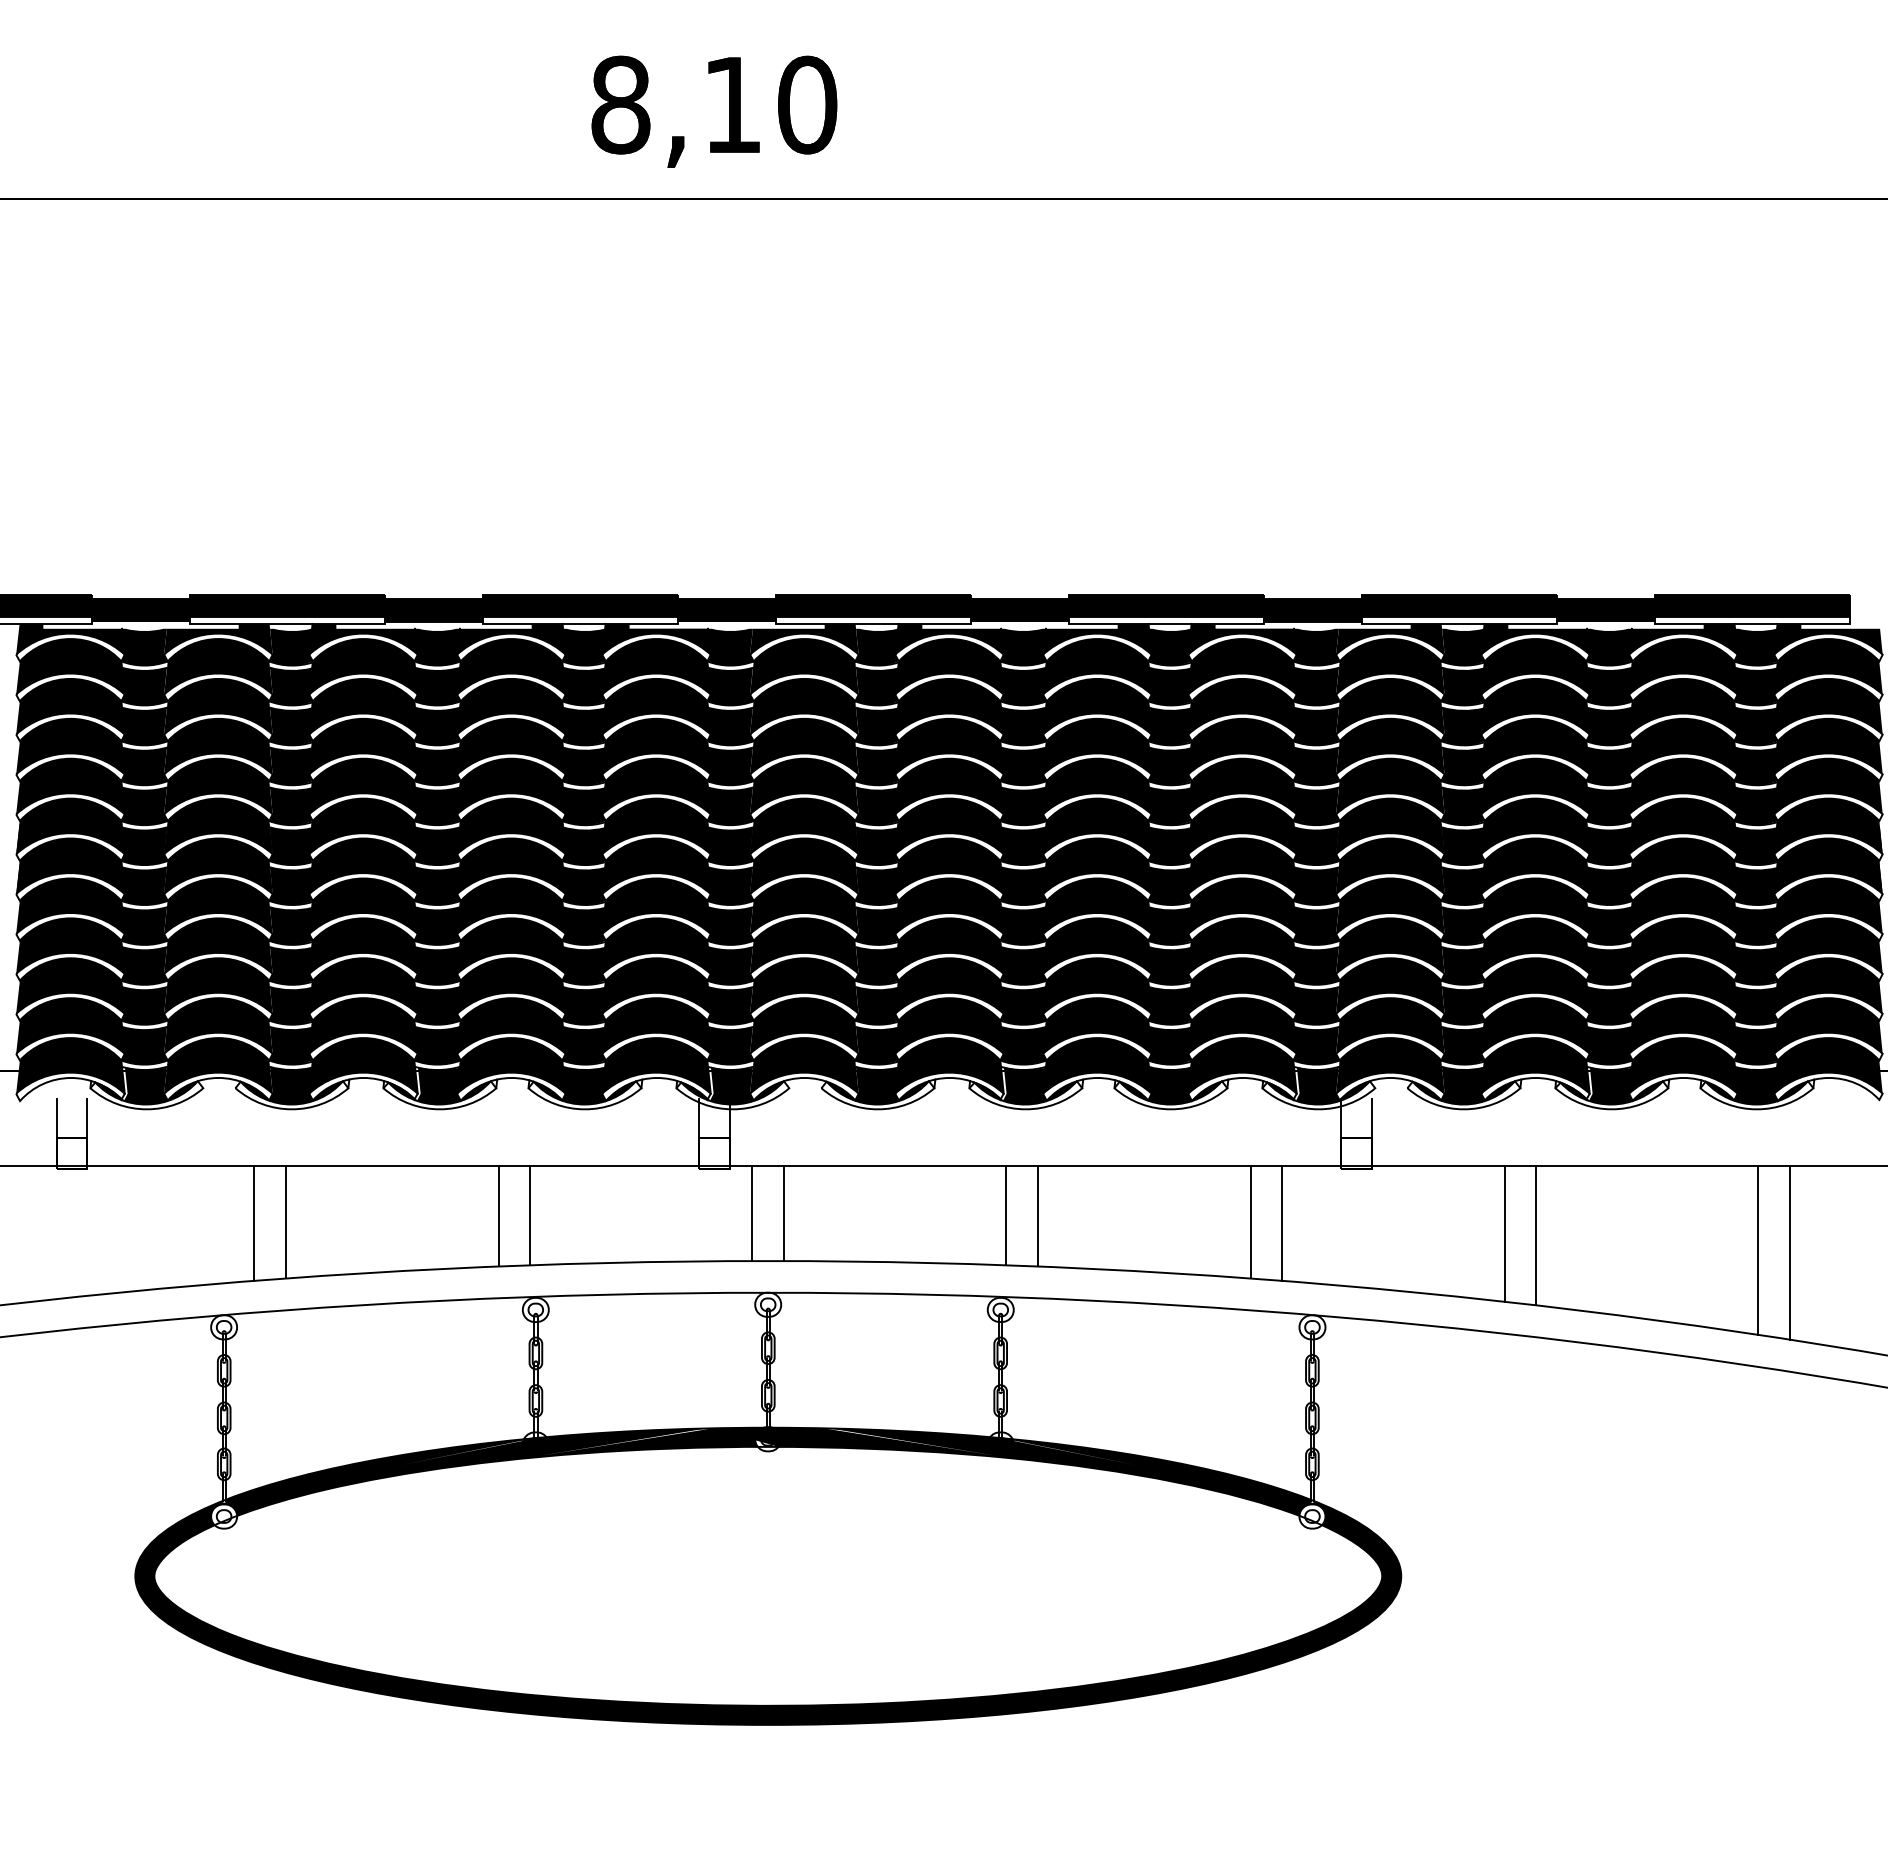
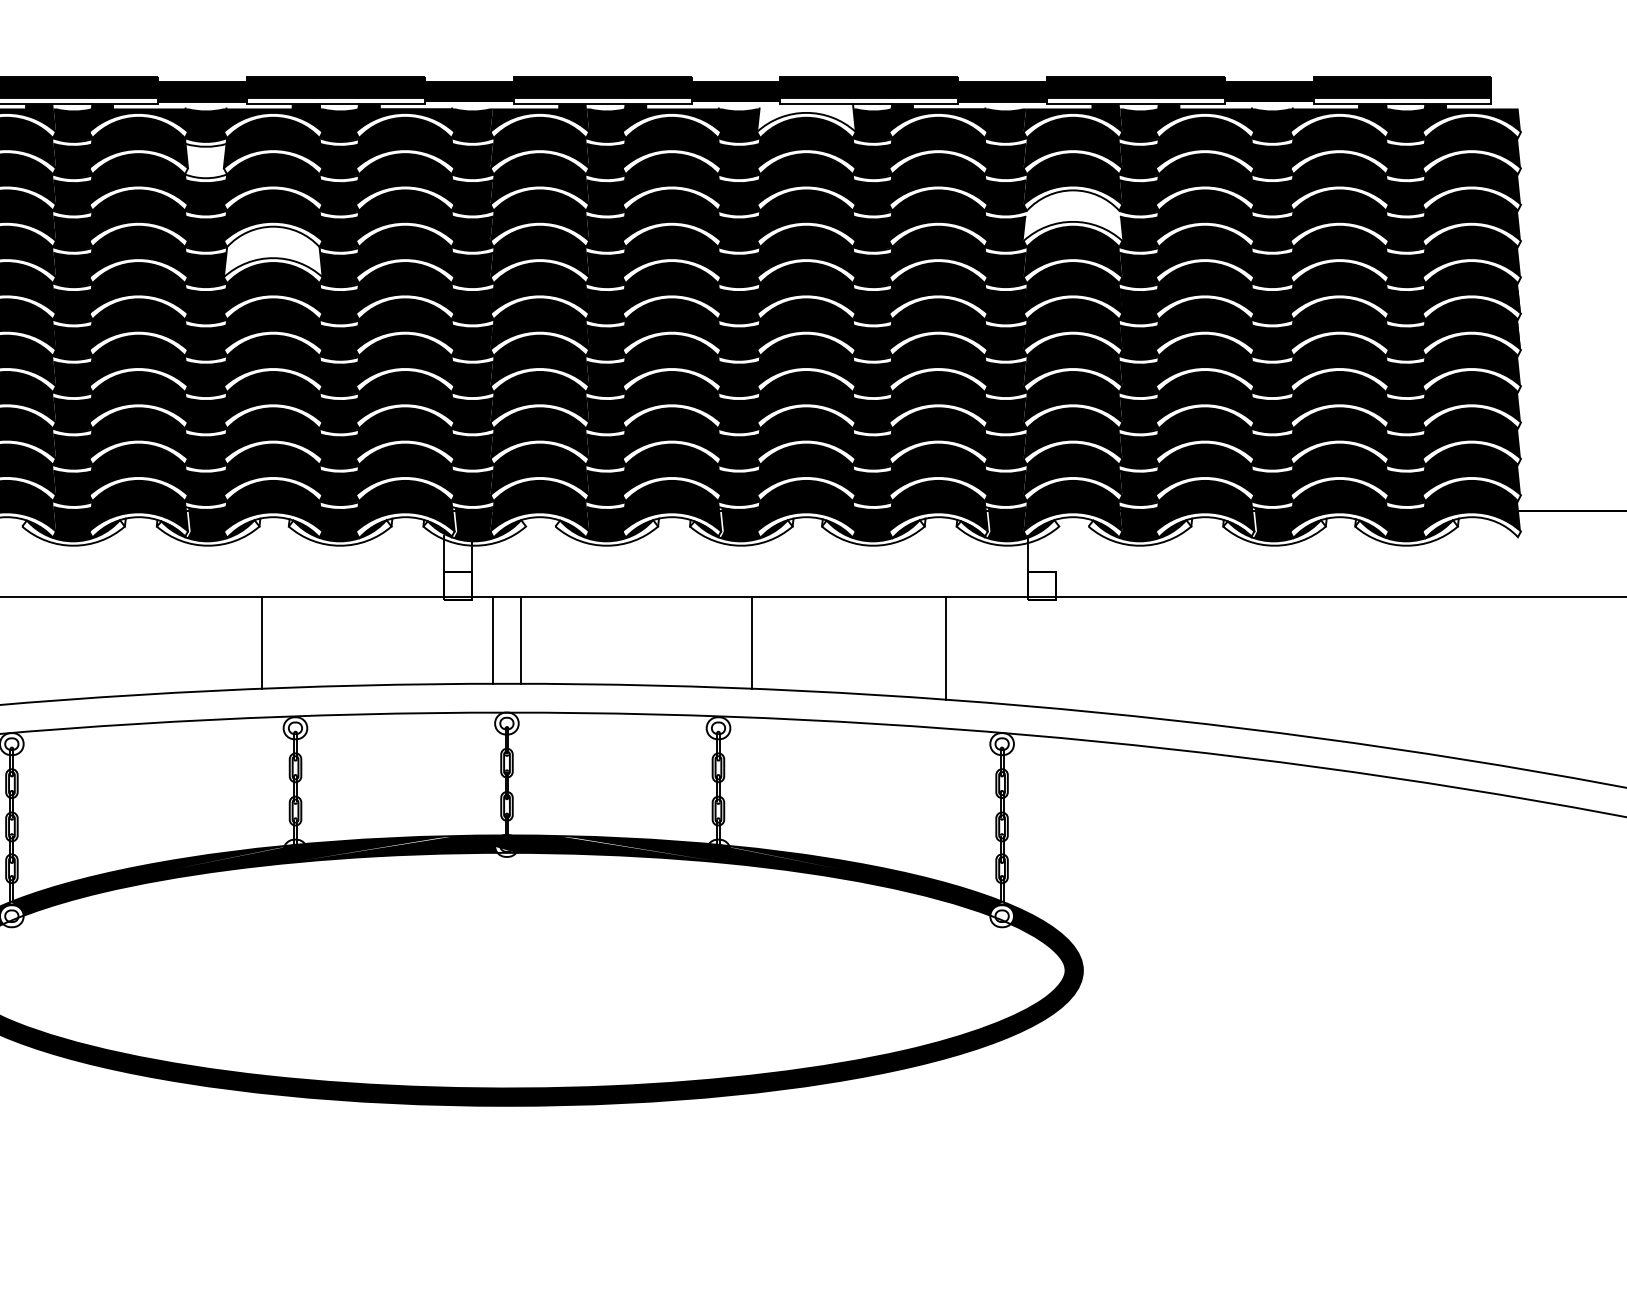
fill: (1097, 638) -> (806, 117), removed
fill: (437, 686) -> (206, 160), removed
fill: (1390, 746) -> (1073, 215), removed
fill: (511, 786) -> (273, 251), removed
line: (1371, 1118) -> (1055, 554), removed
line: (530, 1215) -> (290, 642), removed
line: (1006, 1215) -> (723, 642), removed
line: (285, 1221) -> (67, 647), removed
line: (254, 1222) -> (39, 648), removed
line: (1282, 1222) -> (974, 648), removed
line: (1504, 1233) -> (1176, 658), removed
line: (1536, 1235) -> (1205, 660), removed
line: (1758, 1249) -> (1407, 673), removed
line: (1789, 1252) -> (1436, 675), removed

